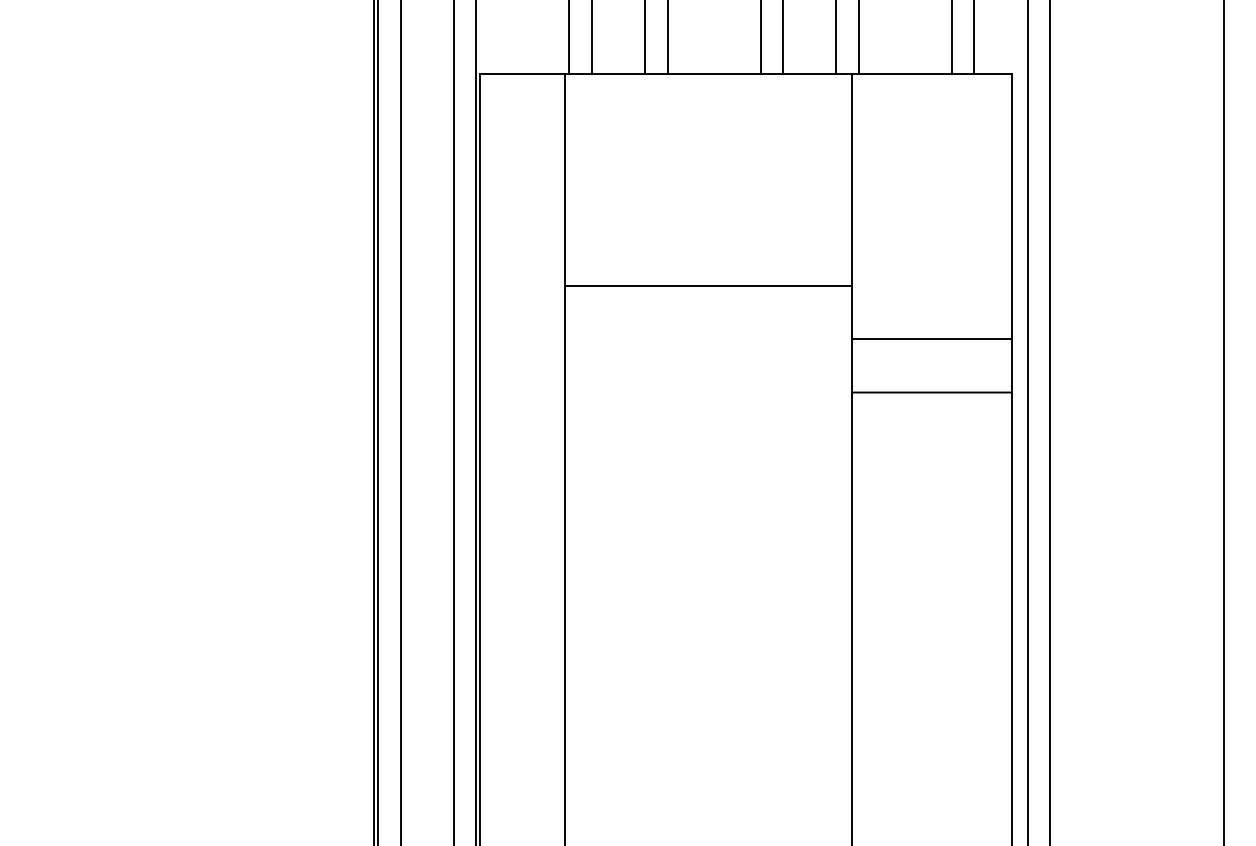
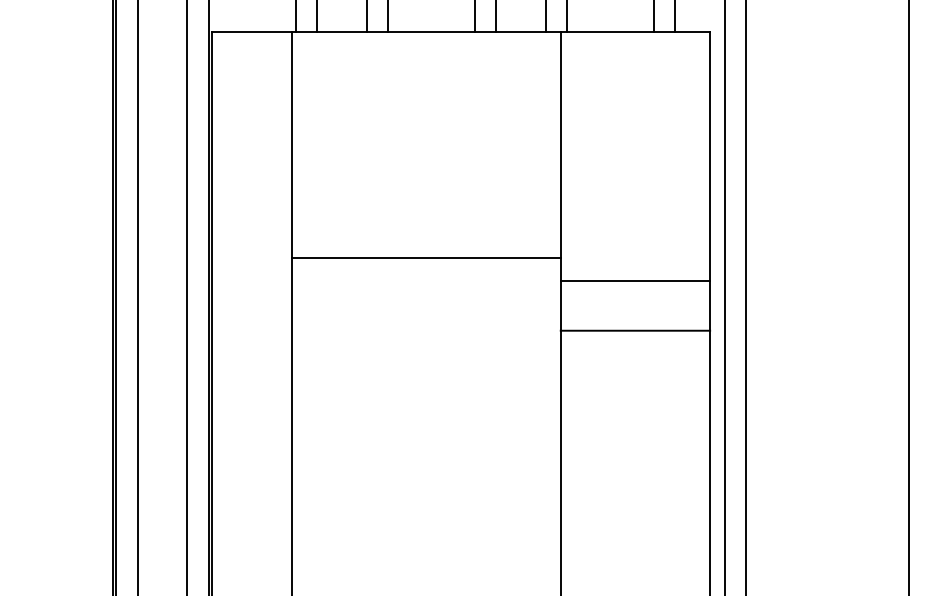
line: (708, 286) -> (426, 258), moved

